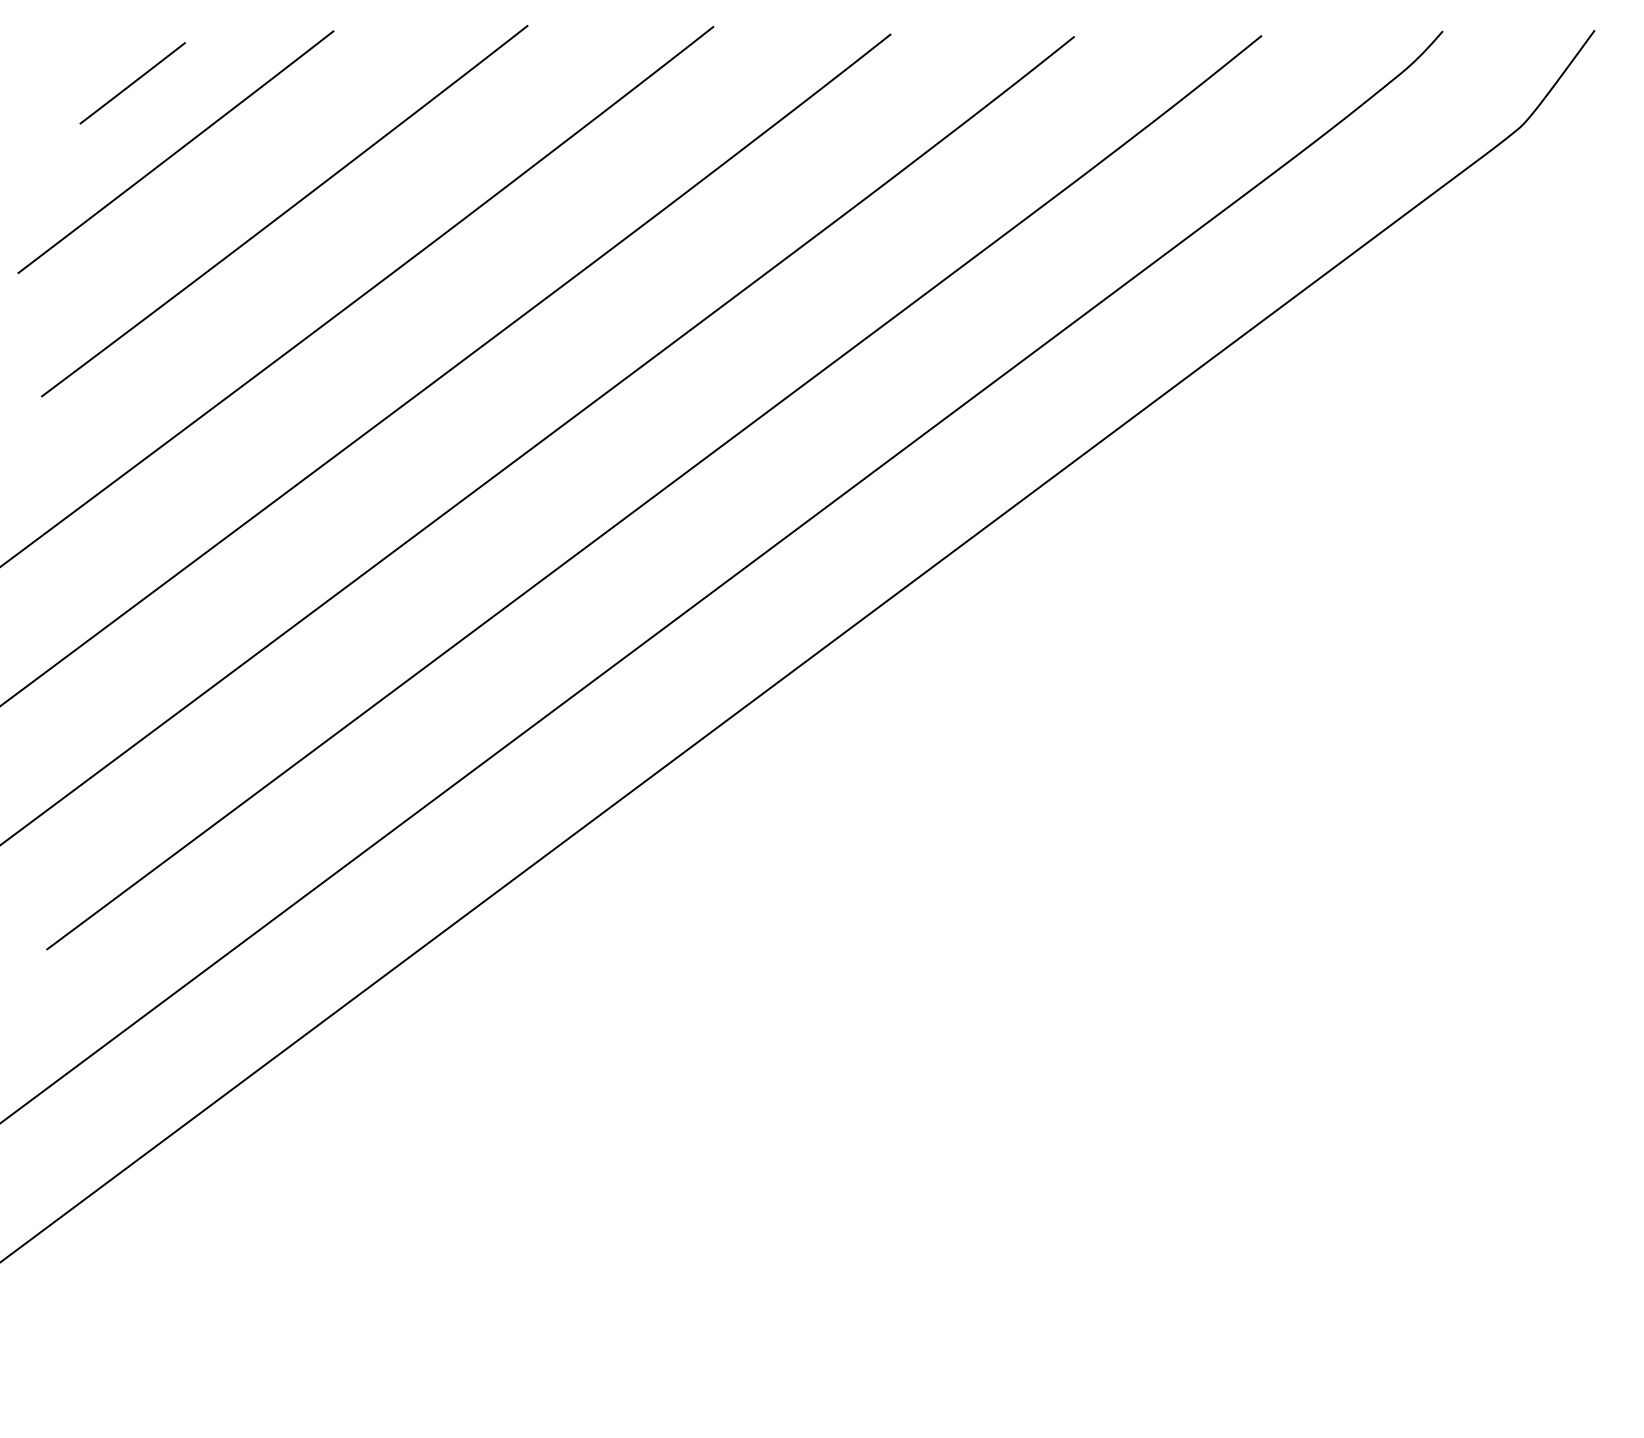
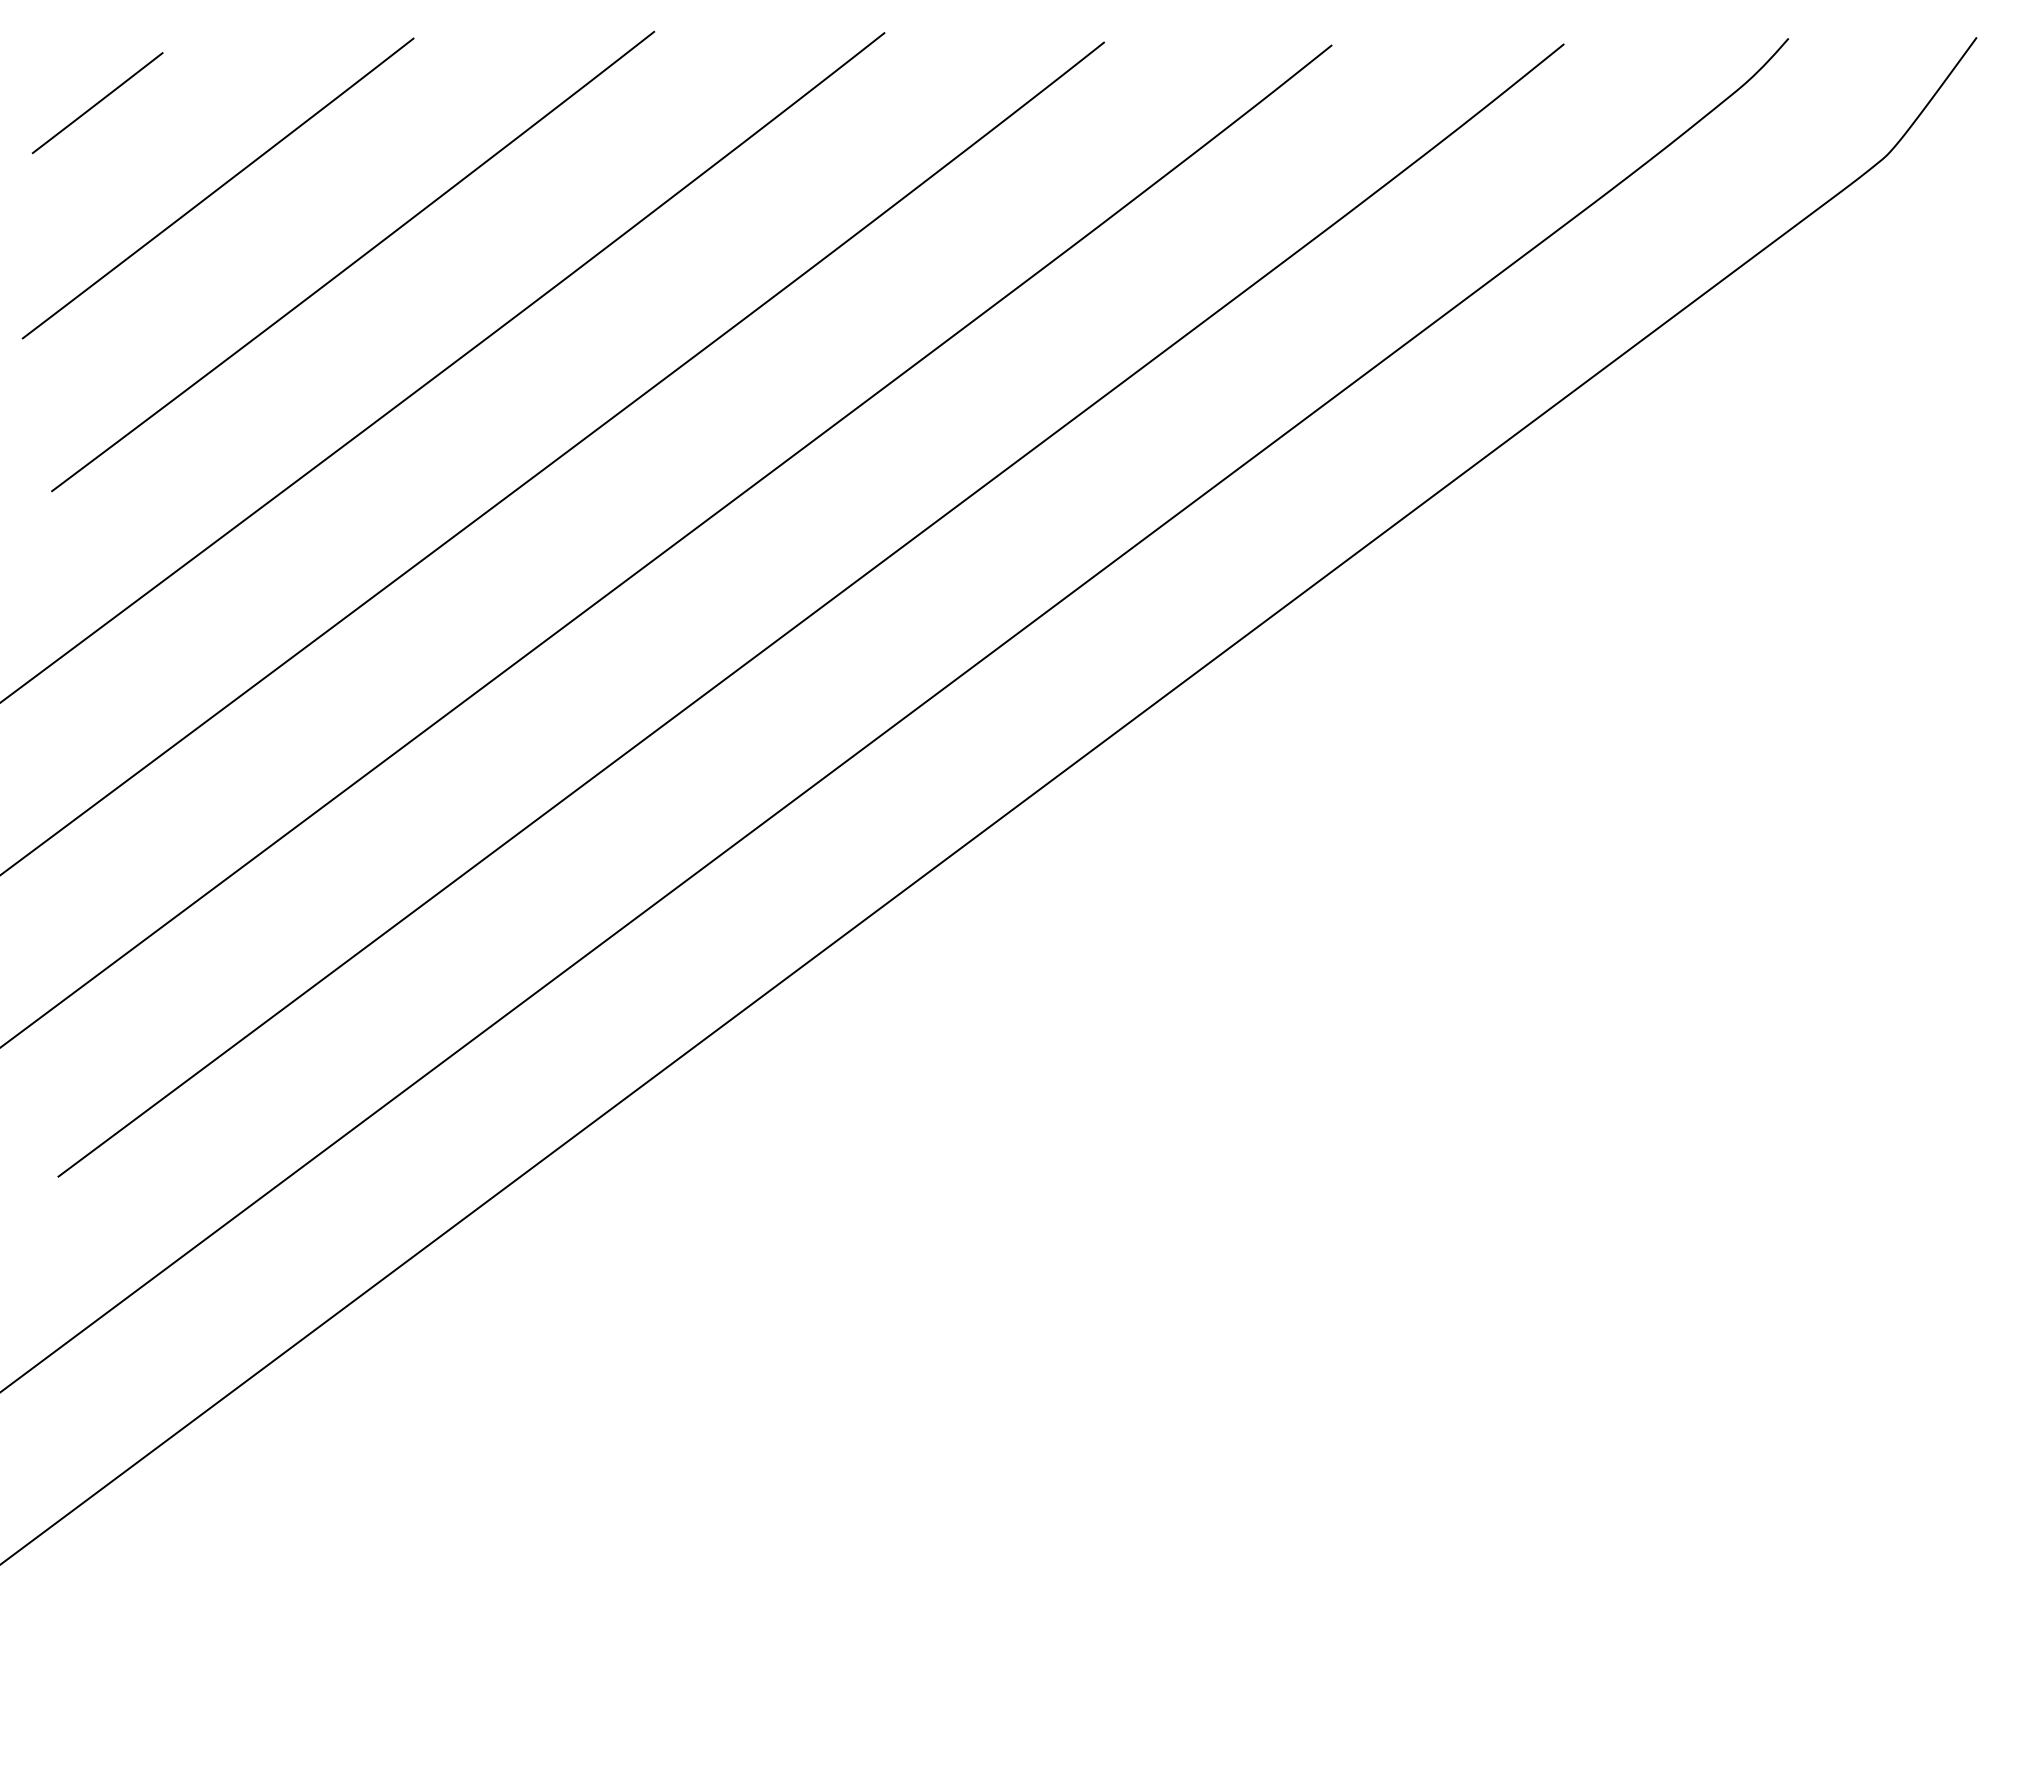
line: (132, 83) -> (97, 103), moved

